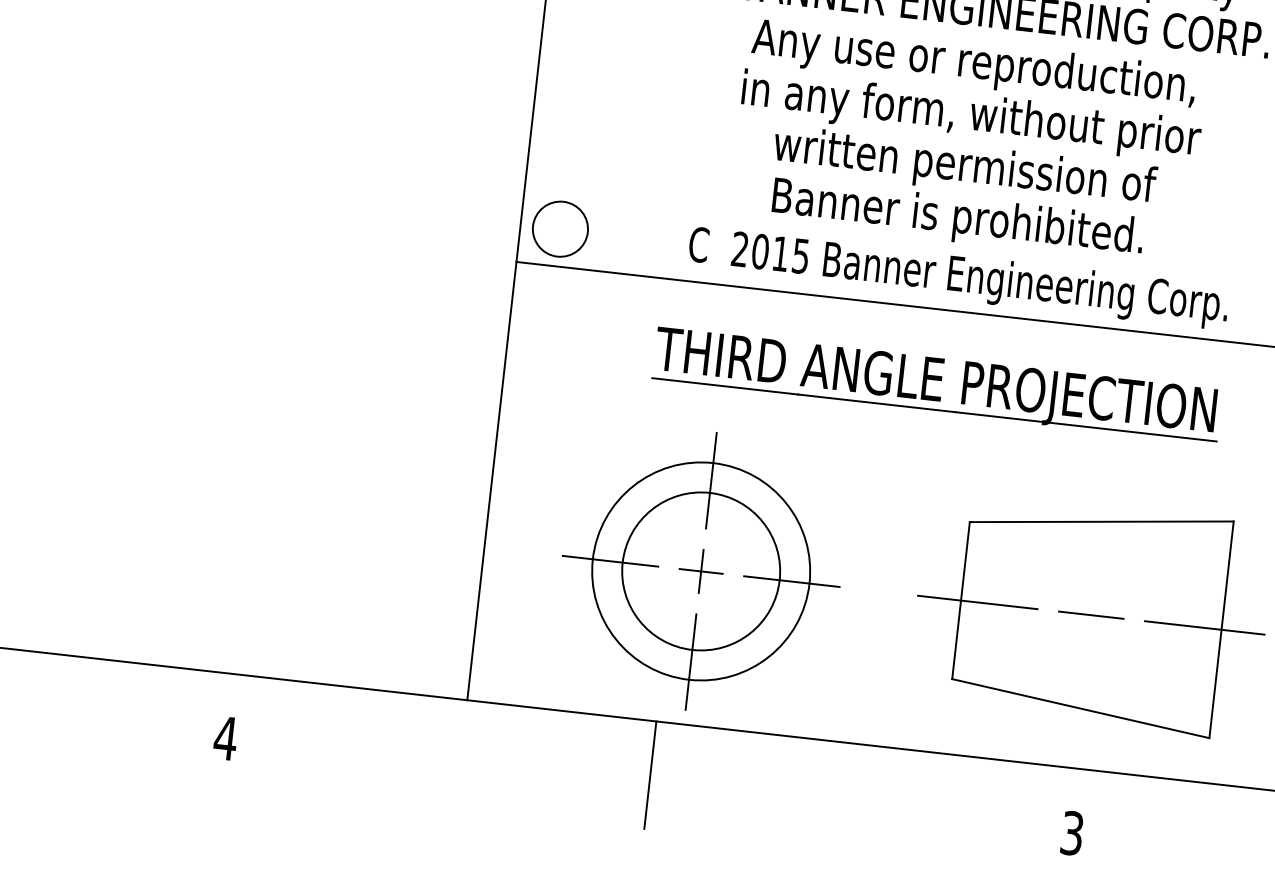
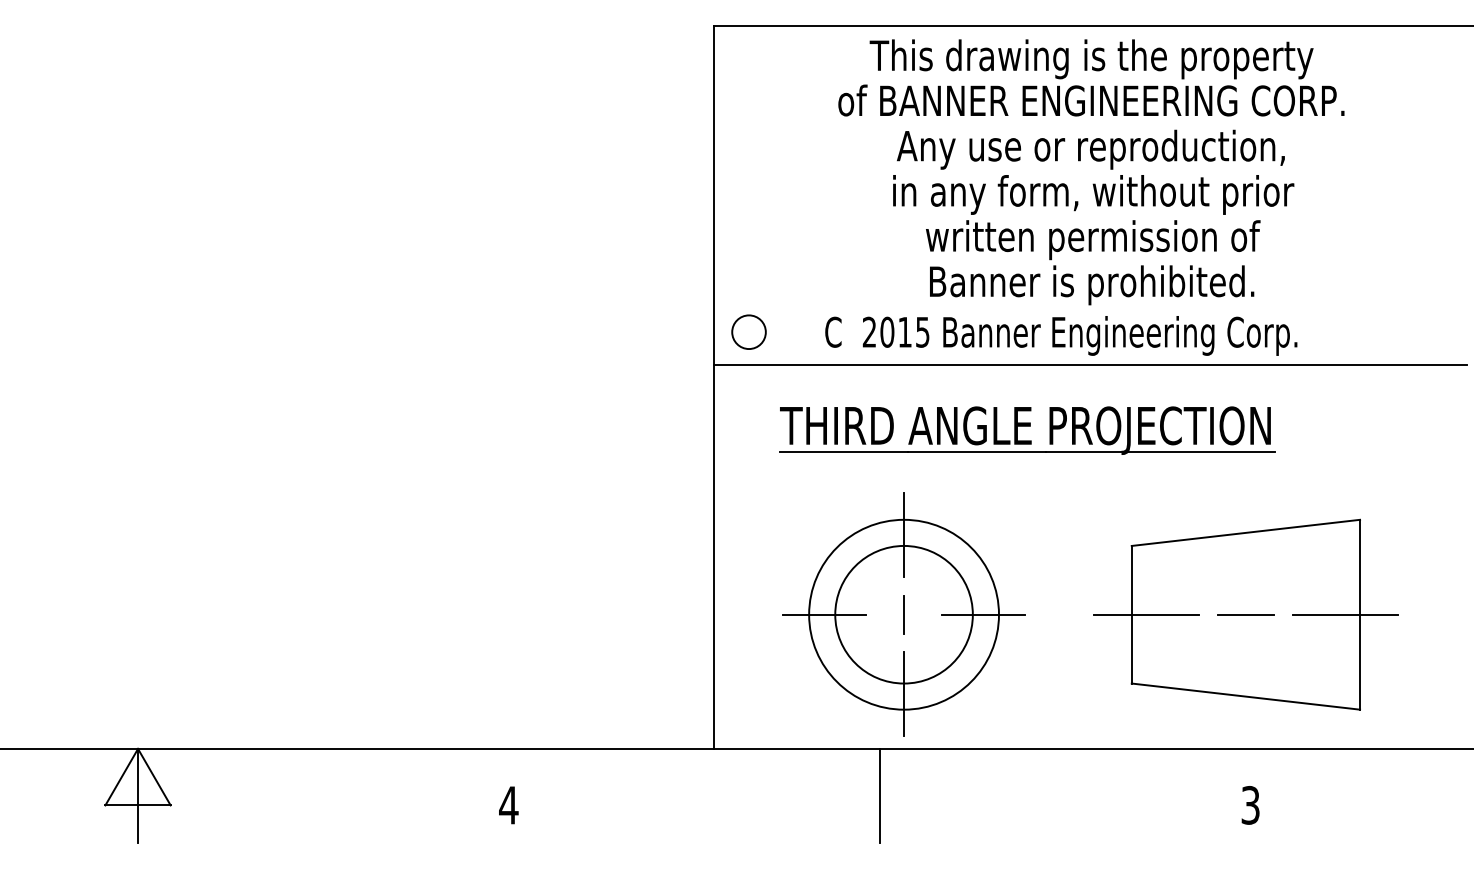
circle: (560, 229) -> (749, 332), size x0.7
text: (958, 277) -> (1061, 335), moved
part: (937, 385) -> (1027, 430), moved
line: (700, 571) -> (903, 614), removed

